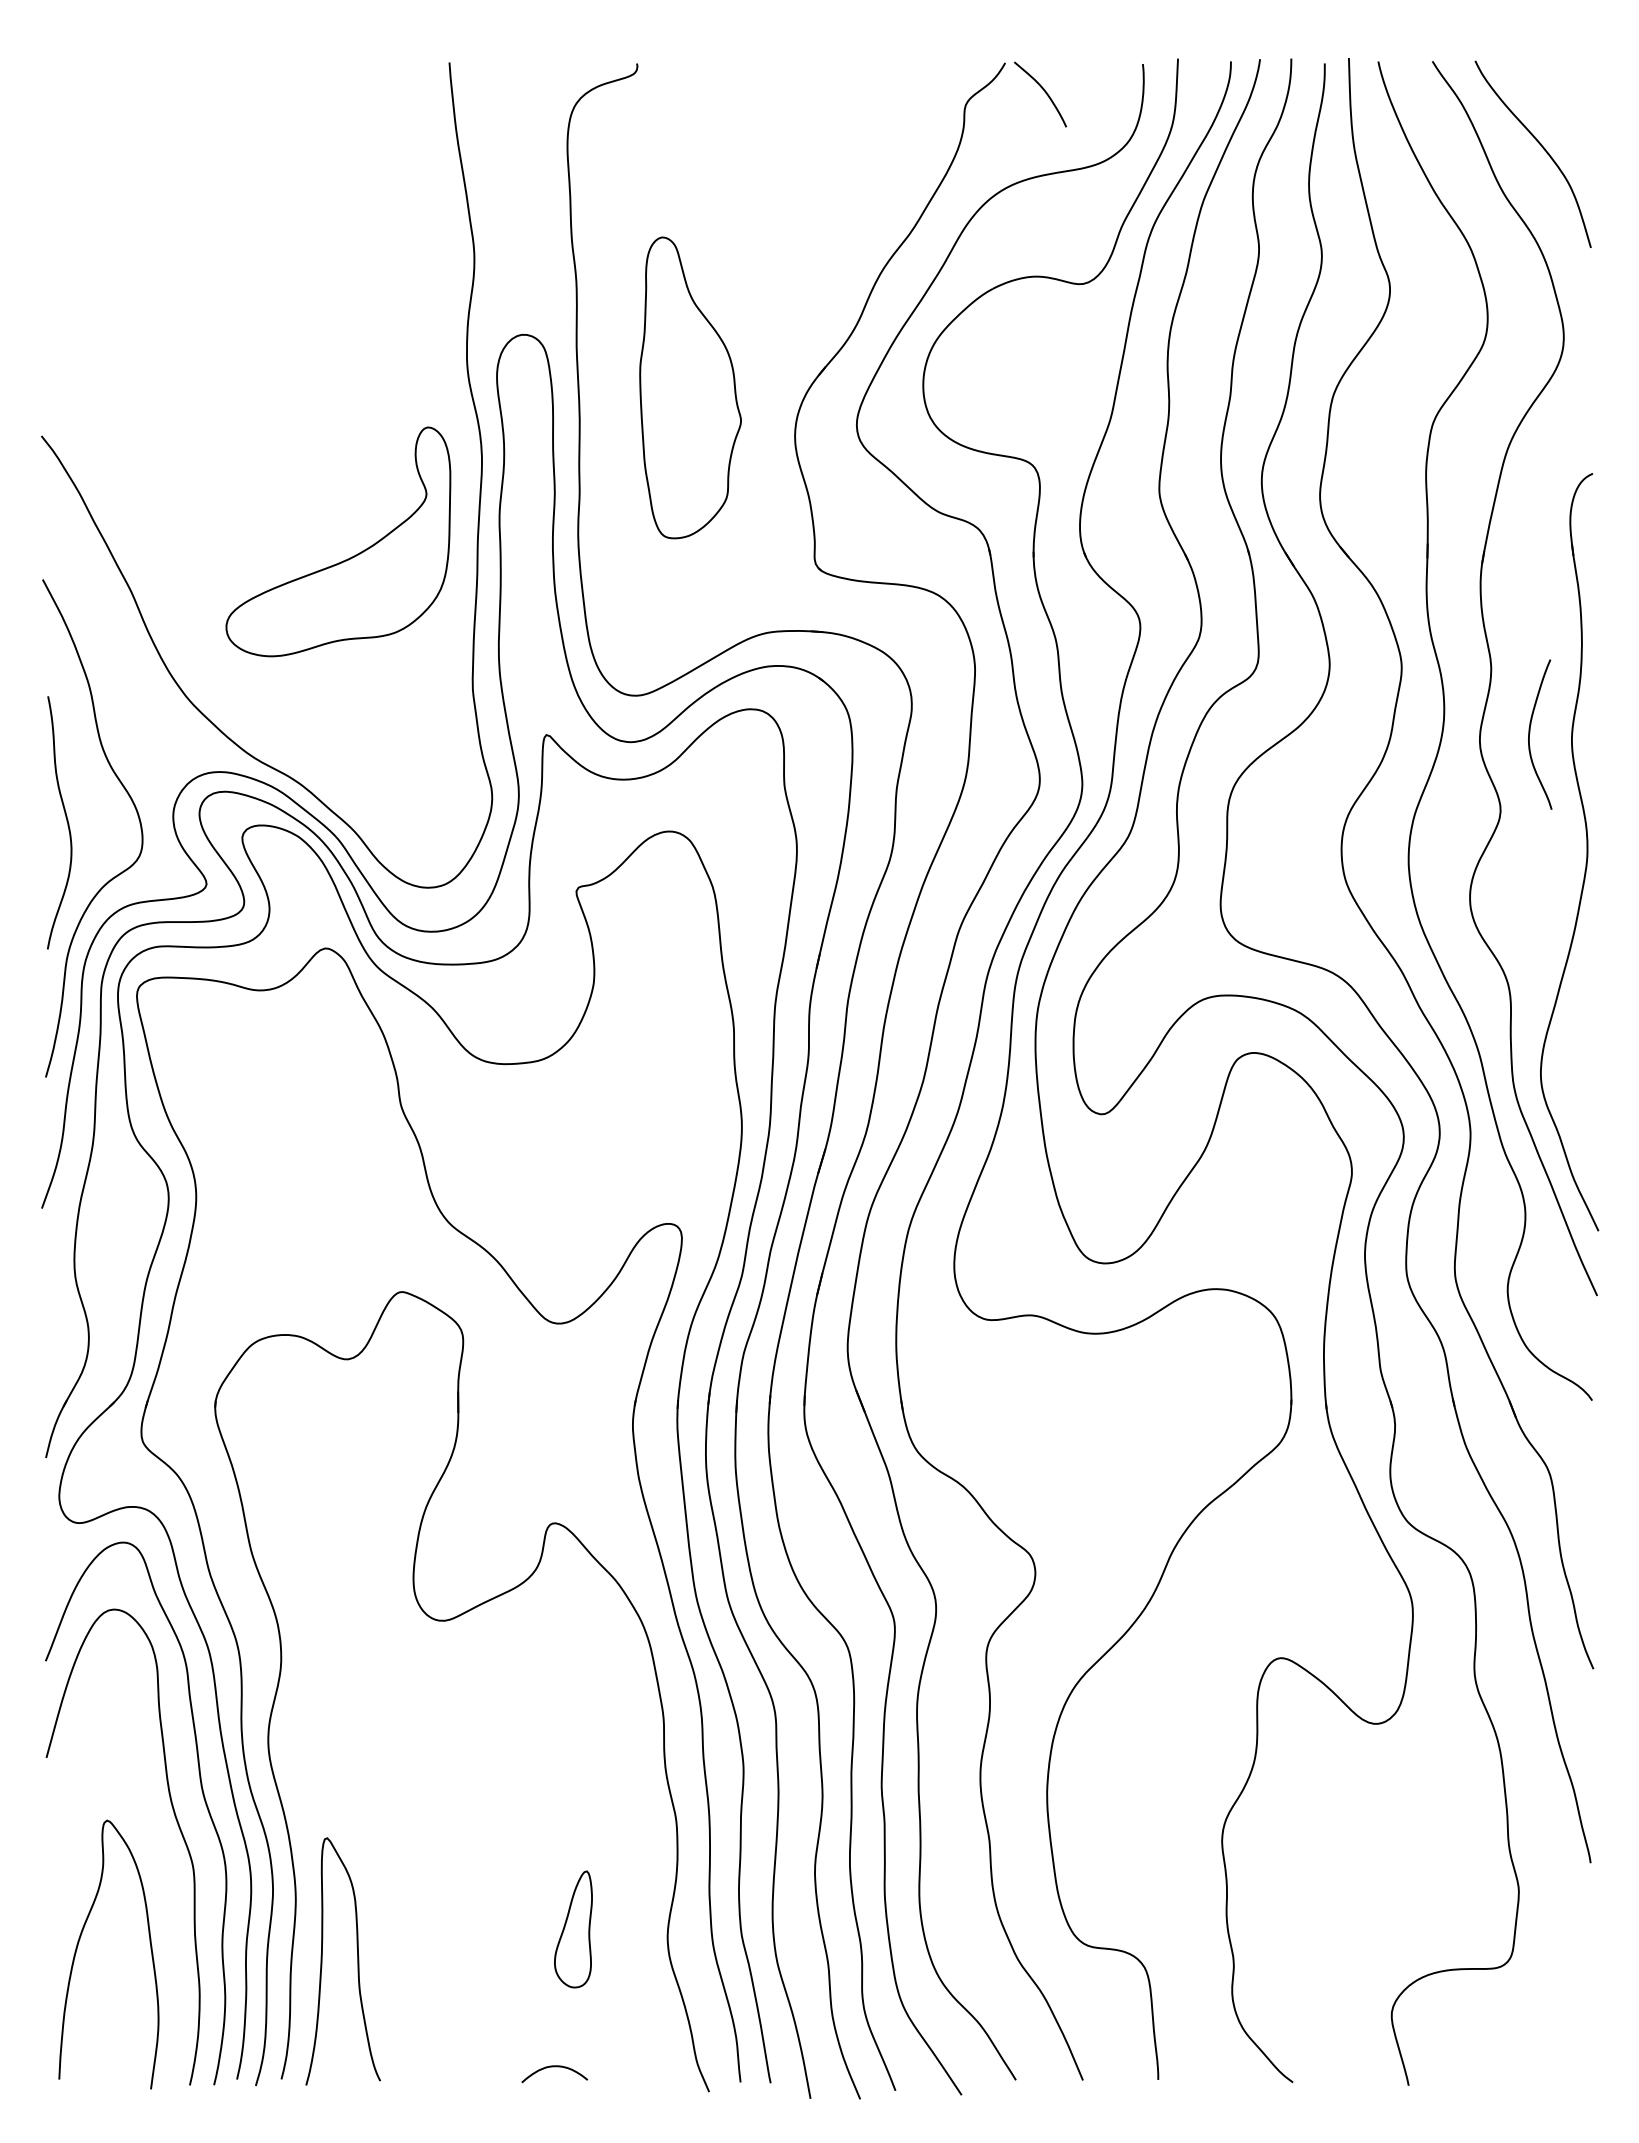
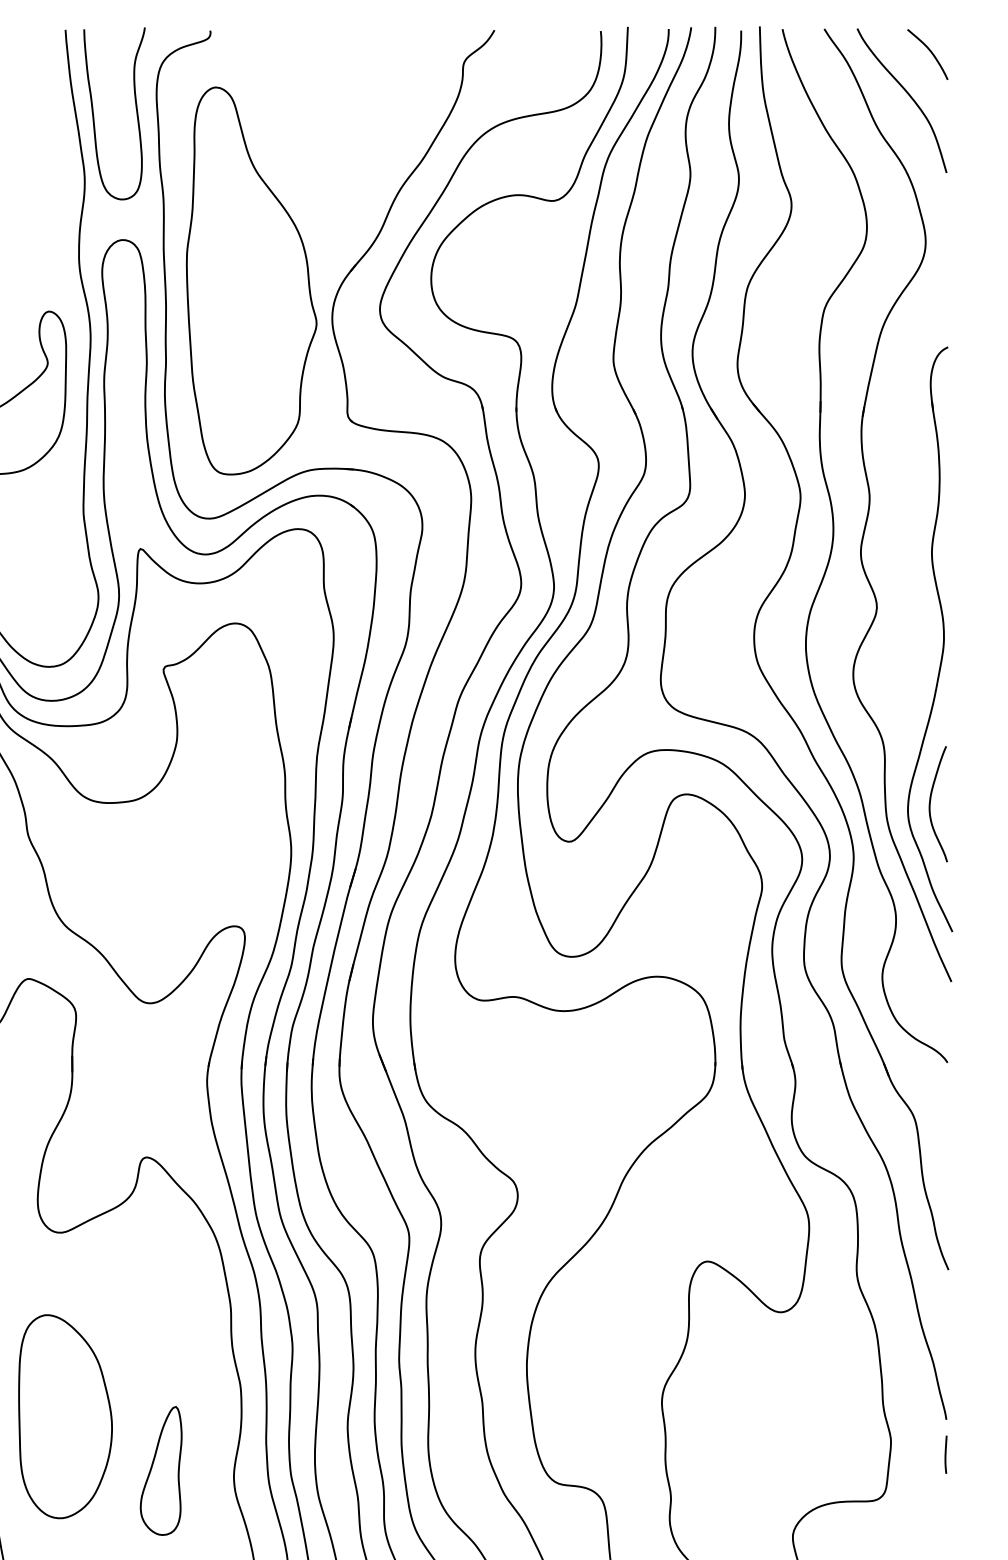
curve: (1044, 92) -> (930, 53), moved
curve: (486, 173) -> (94, 115), added
part: (690, 387) -> (251, 280), size x1.67
curve: (1530, 733) -> (930, 803), moved
part: (449, 1858) -> (65, 1416), added
line: (1589, 1908) -> (945, 1454), added
part: (573, 1929) -> (161, 1471), size x1.43

